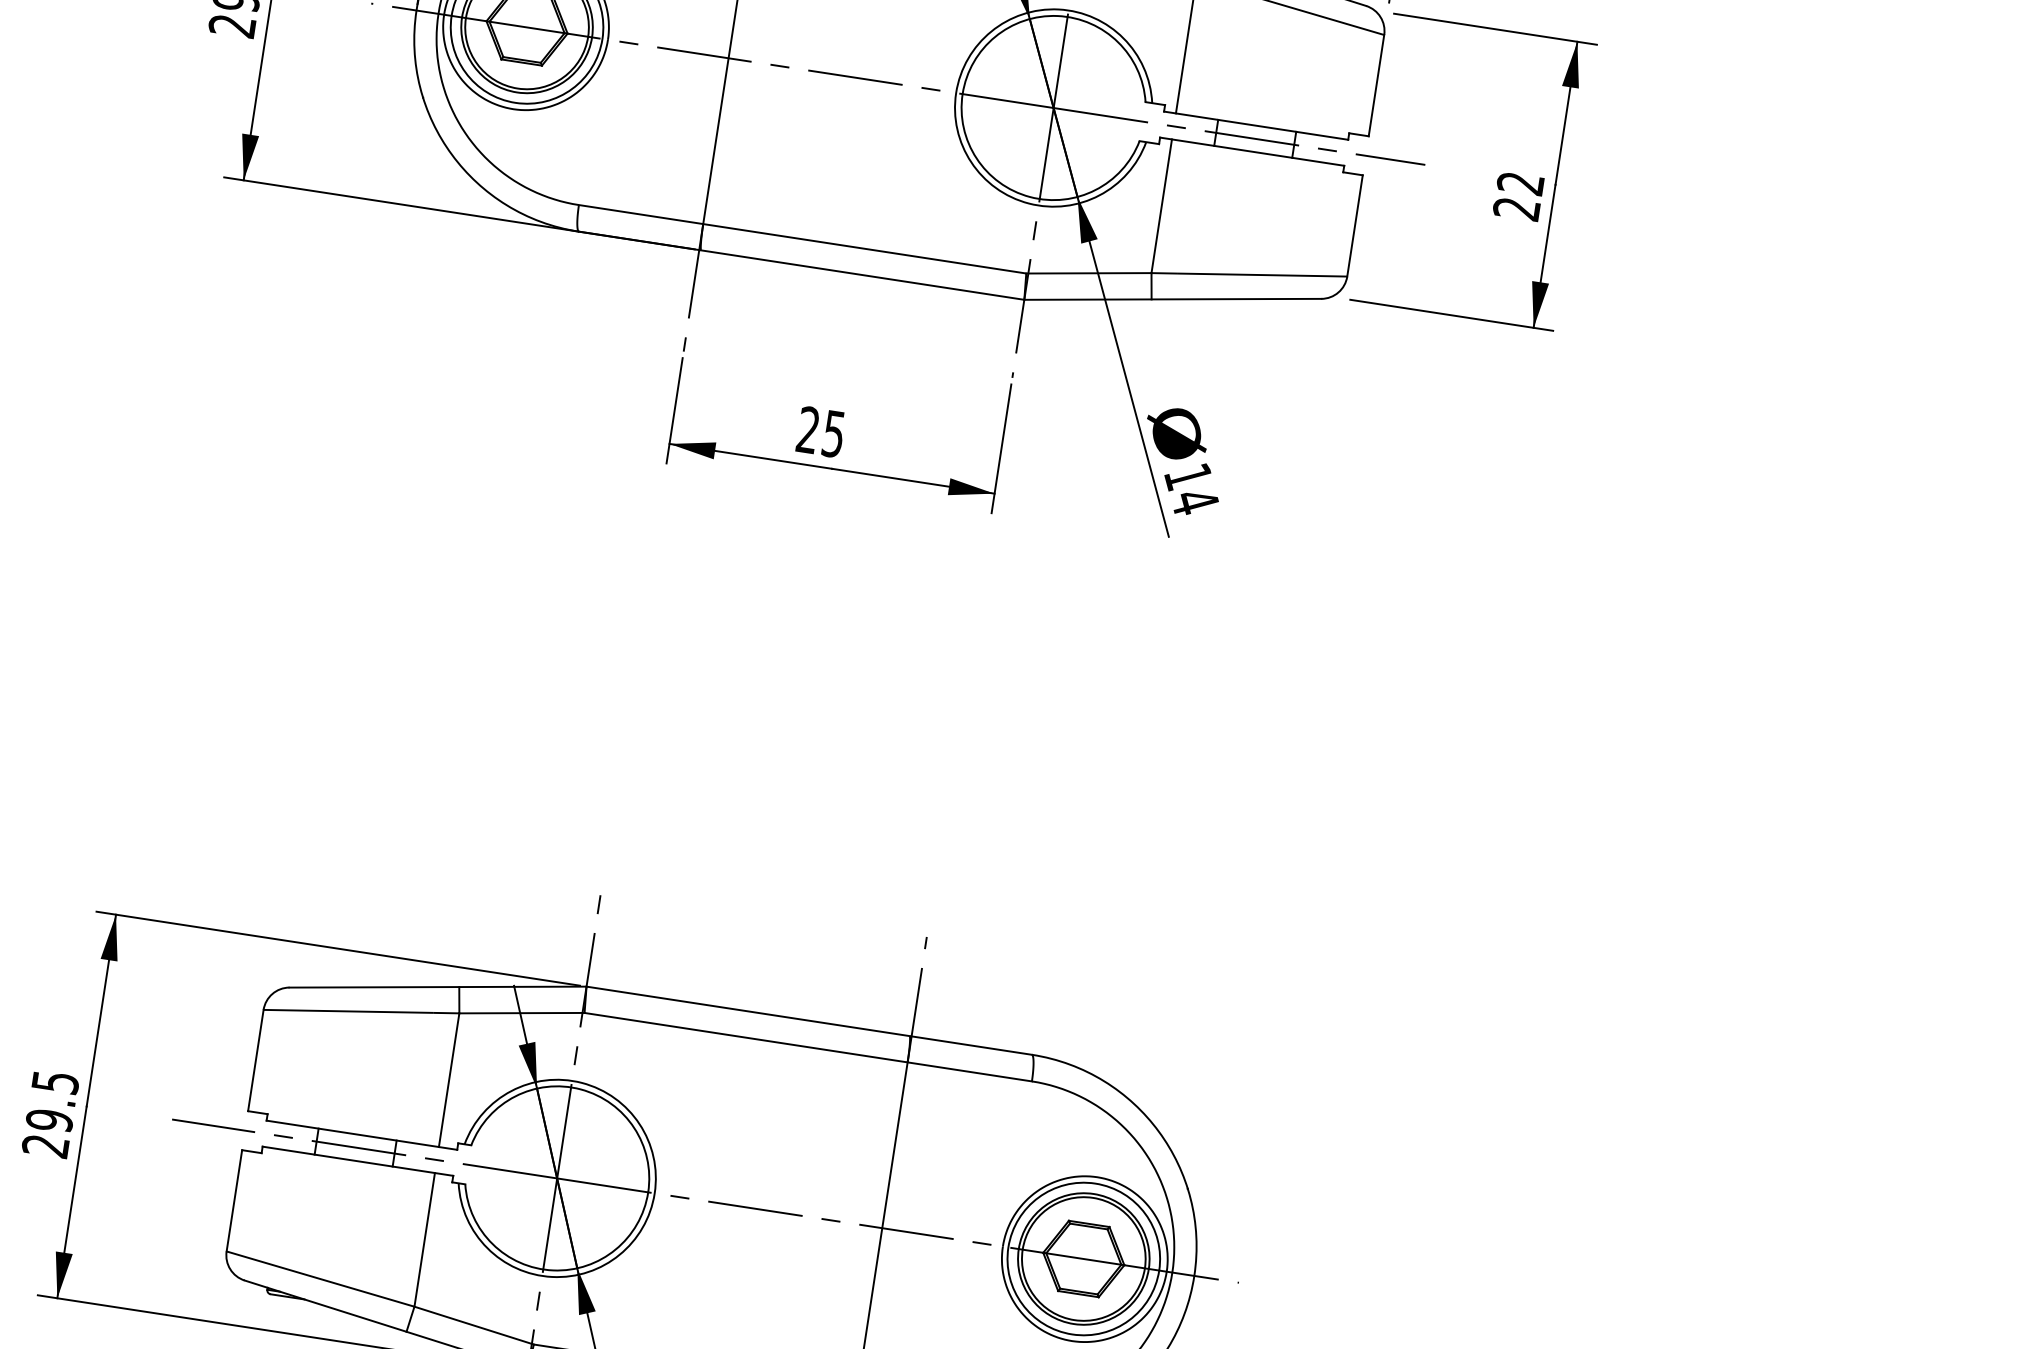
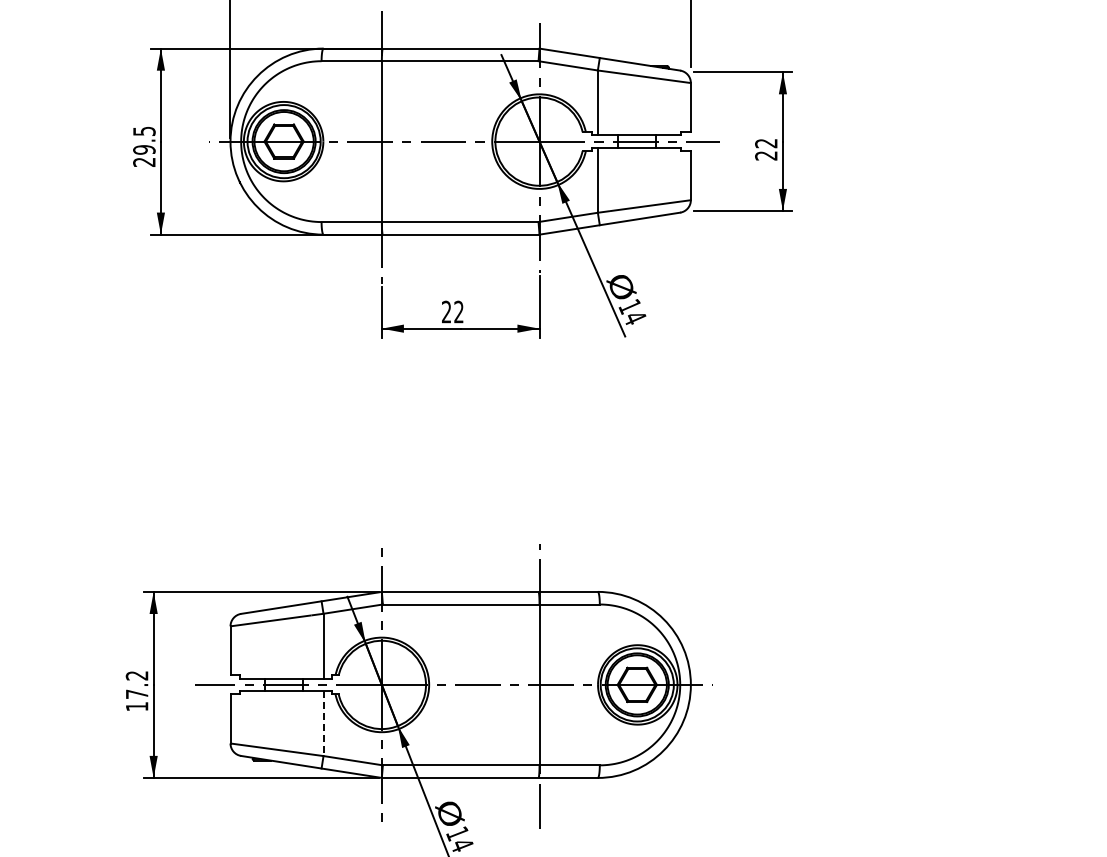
text: (833, 432) -> (458, 311), 25 -> 22
text: (49, 1114) -> (136, 691), 29.5 -> 17.2
line: (424, 1241) -> (323, 724), solid -> dashed

